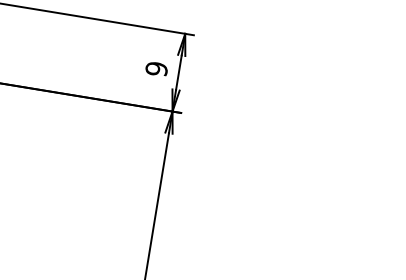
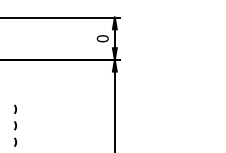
text: (156, 68) -> (102, 38), 9 -> 0

